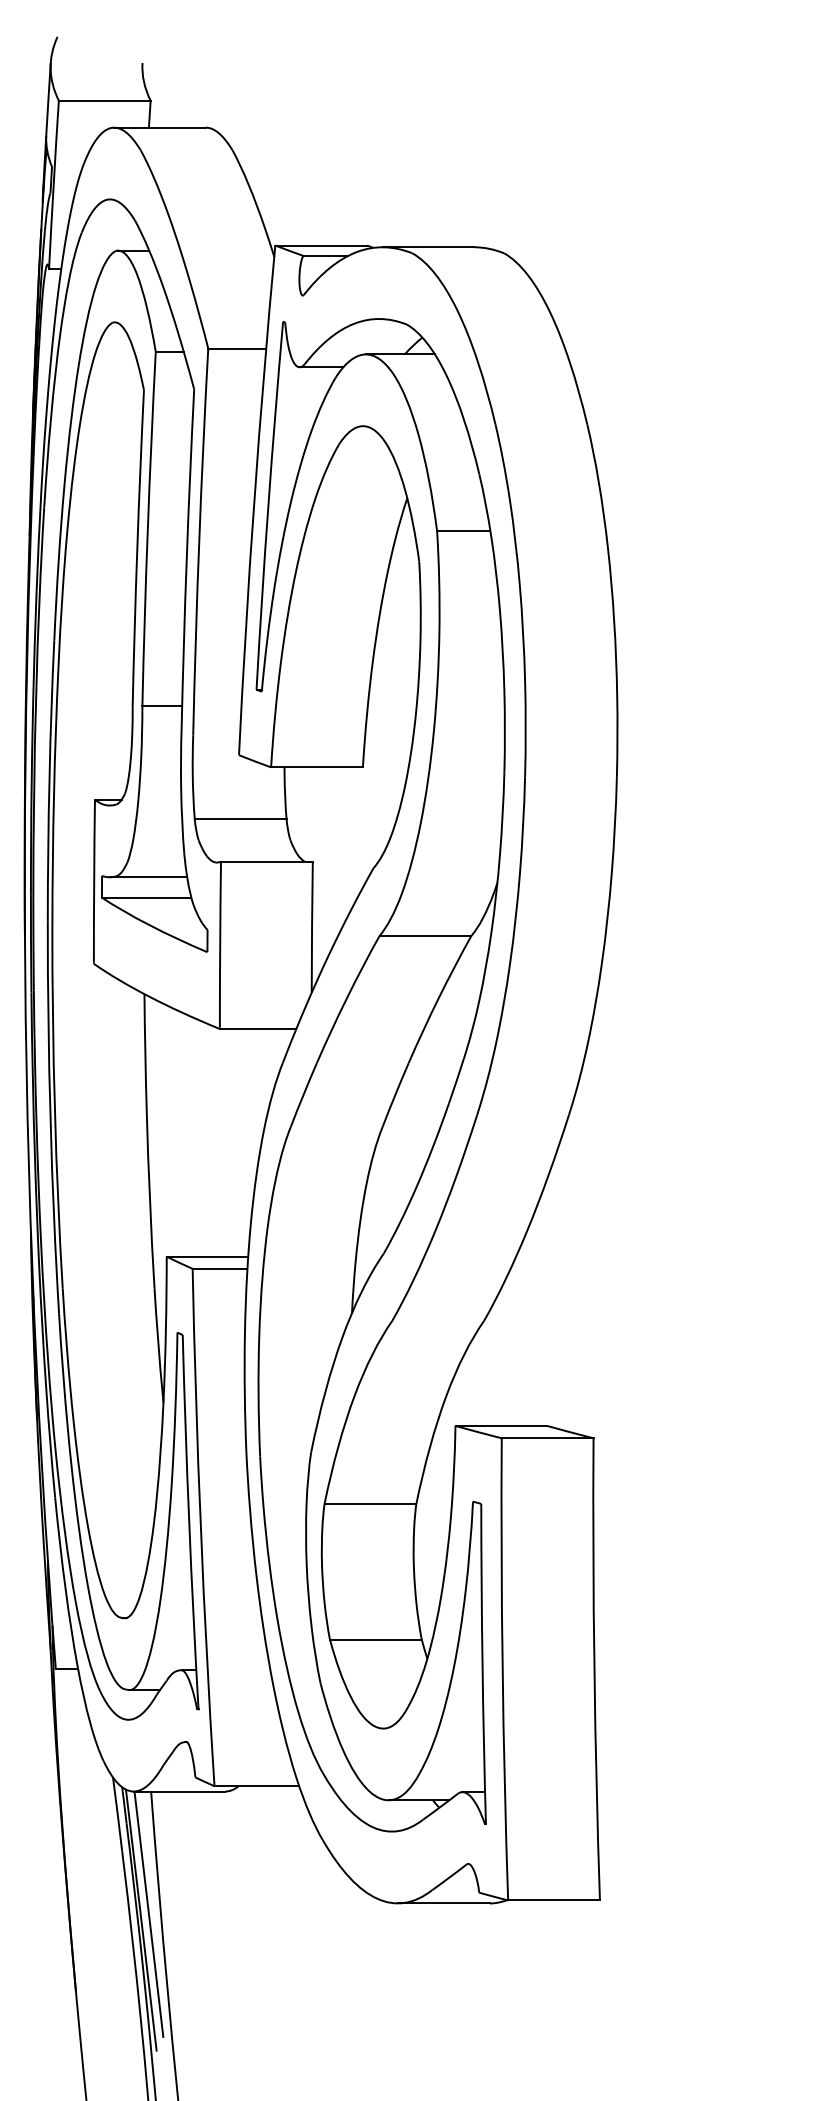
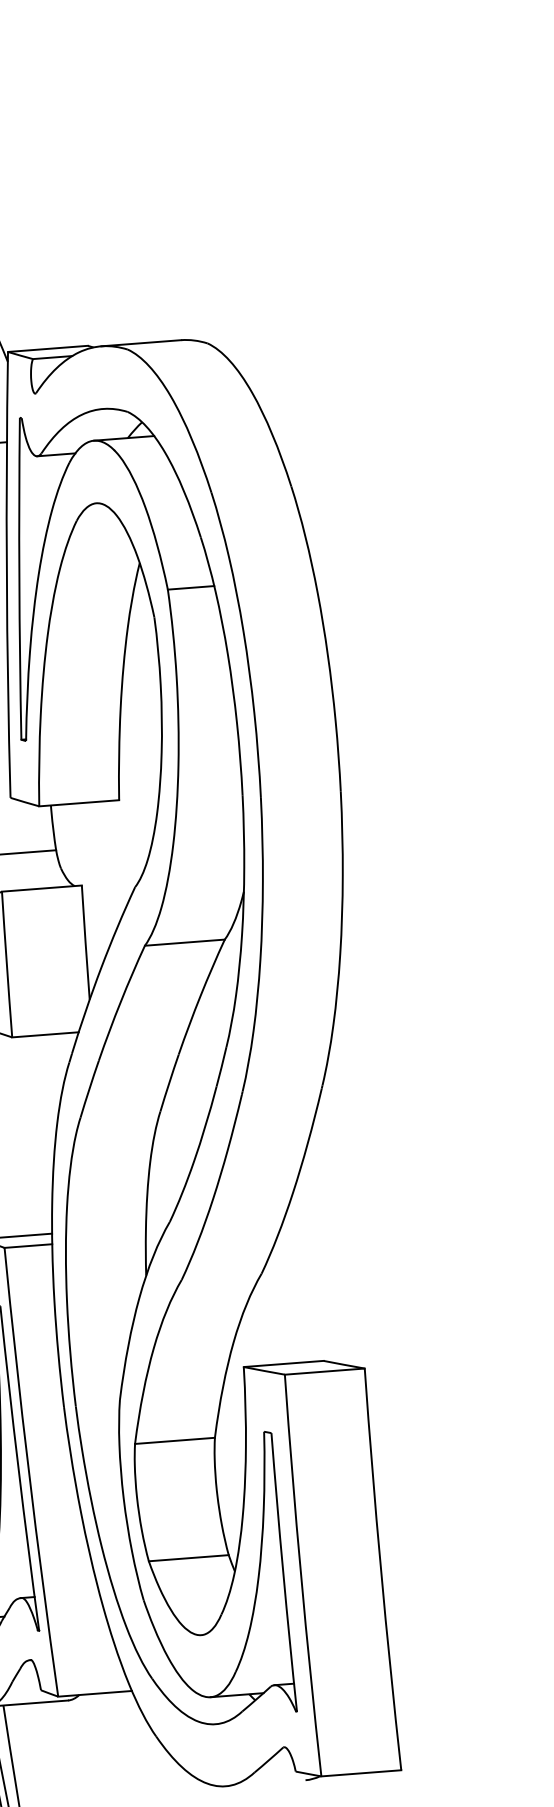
line: (443, 1903) -> (265, 1783), removed

